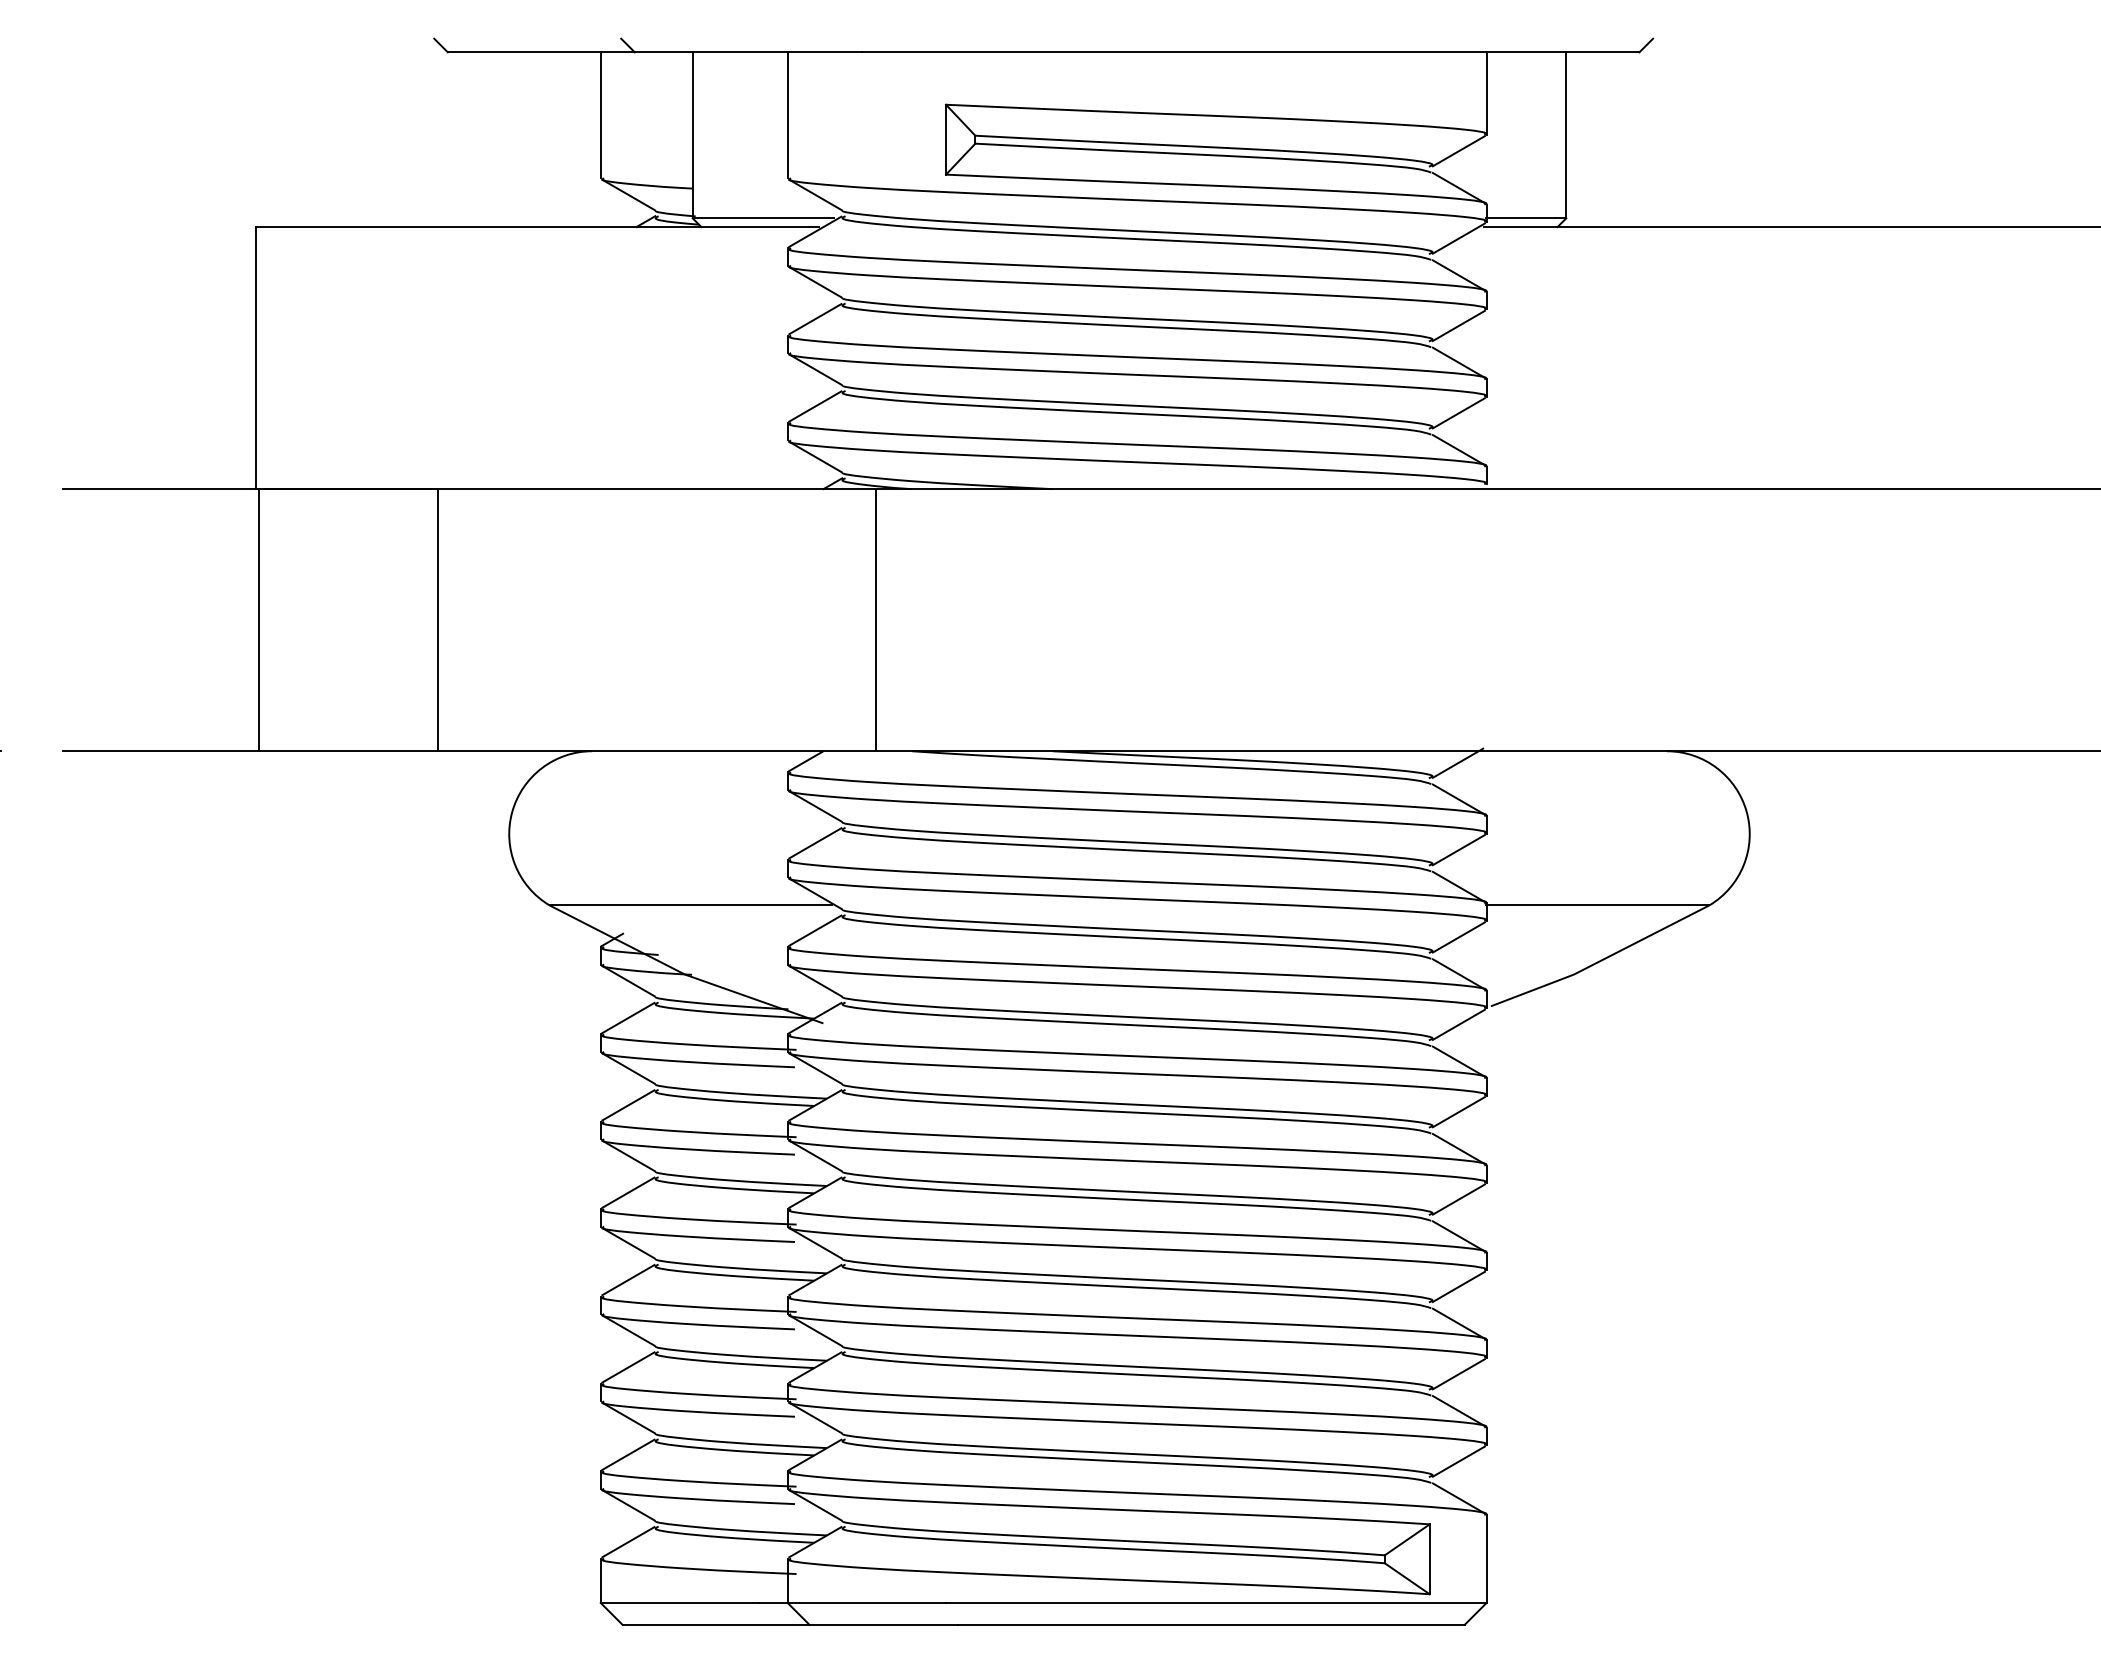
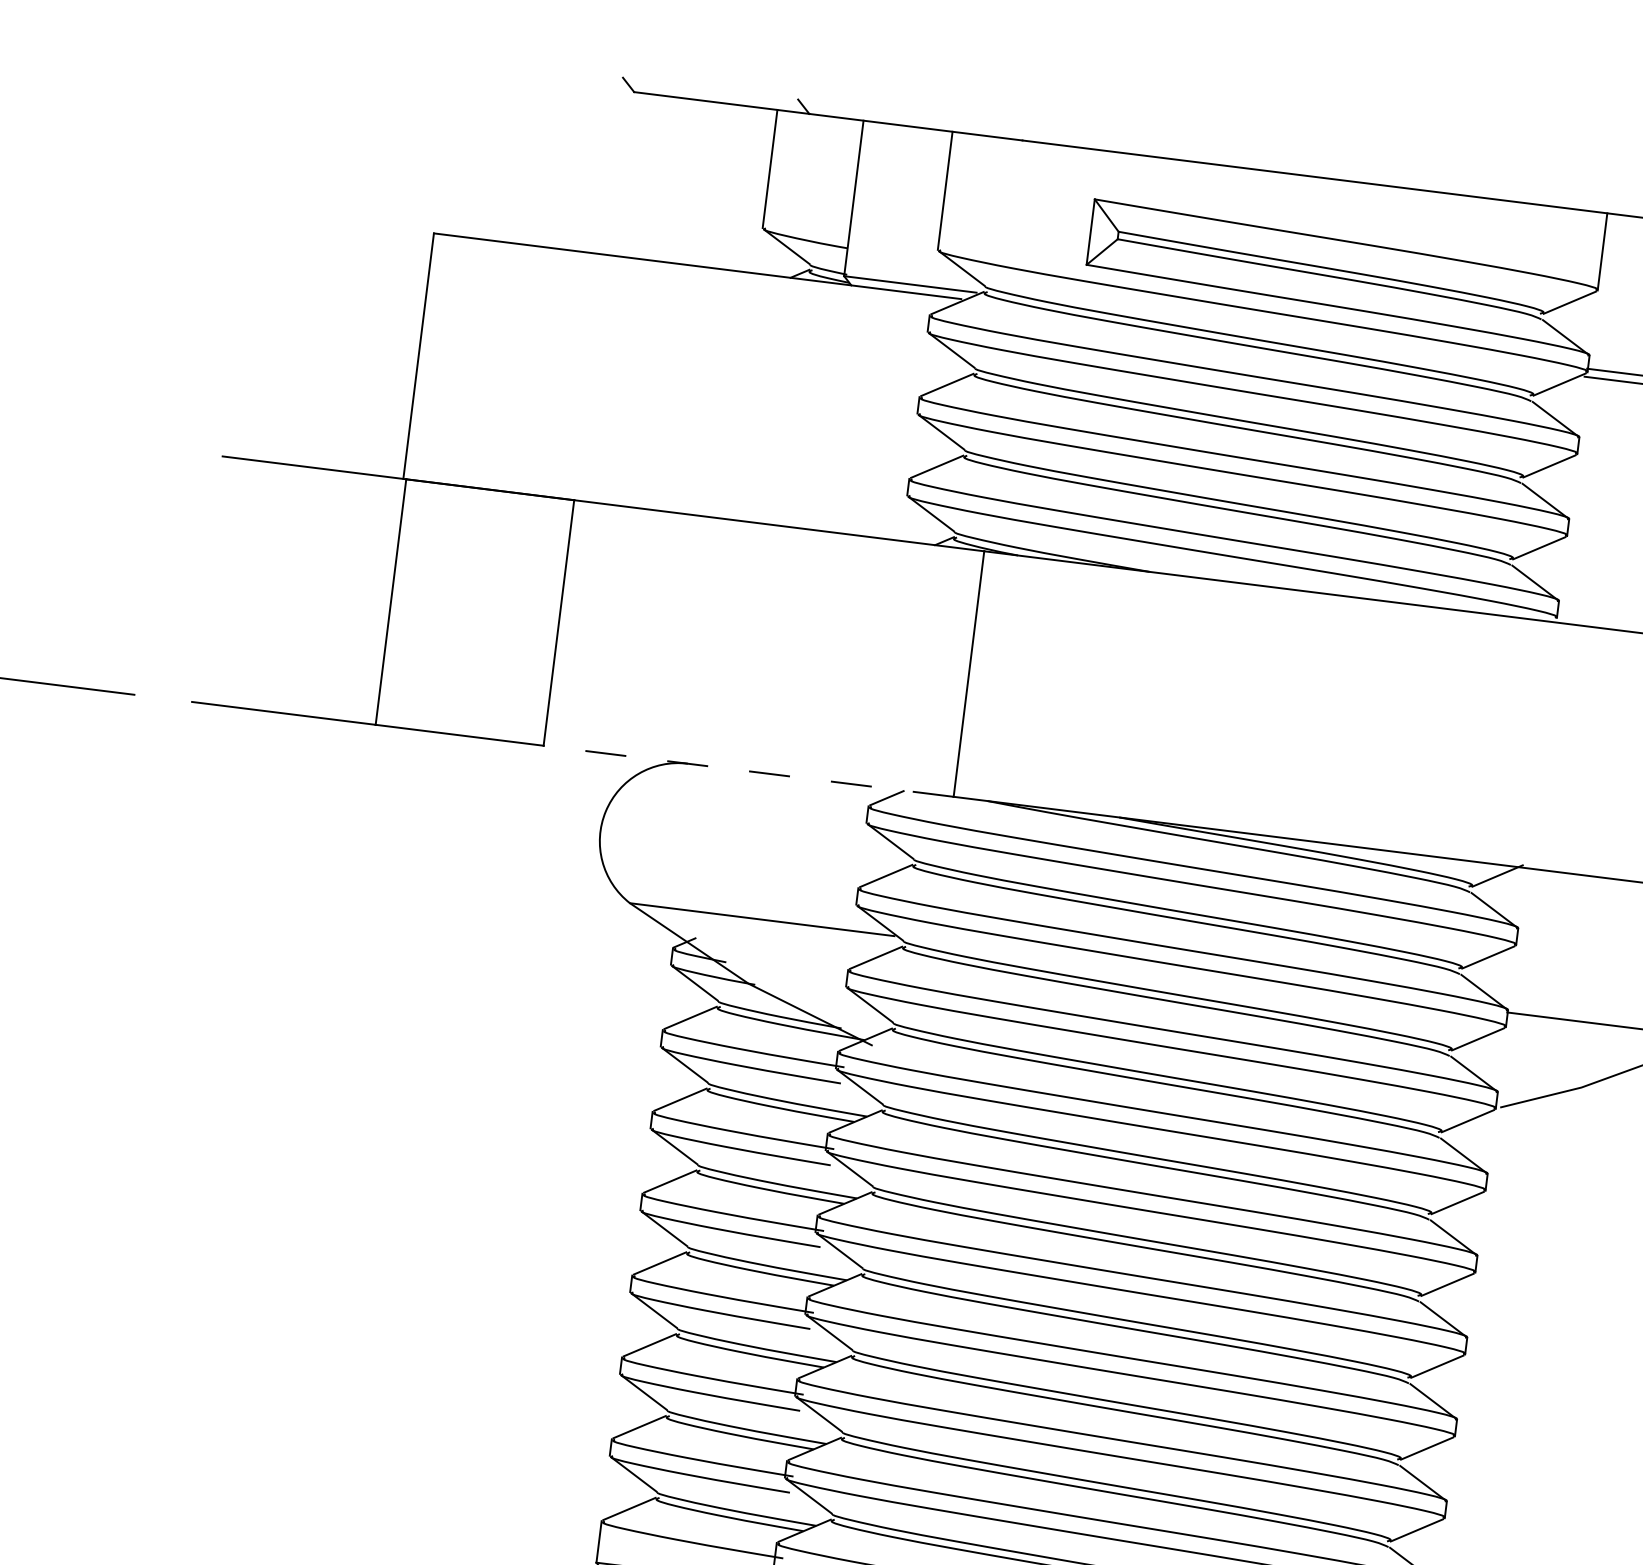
line: (657, 751) -> (749, 771), solid -> dashed

